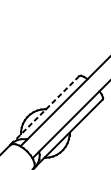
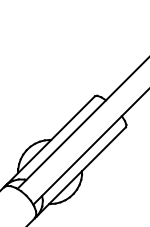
line: (45, 109) -> (50, 140), dashed -> solid

